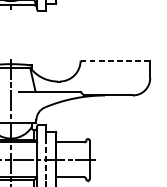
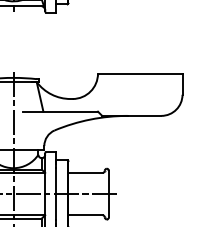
line: (115, 60) -> (140, 73), dashed -> solid
line: (45, 160) -> (55, 194), dashed -> solid

